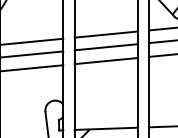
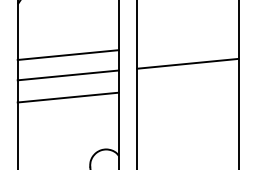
line: (105, 34) -> (186, 43), removed
line: (105, 61) -> (186, 86), removed

